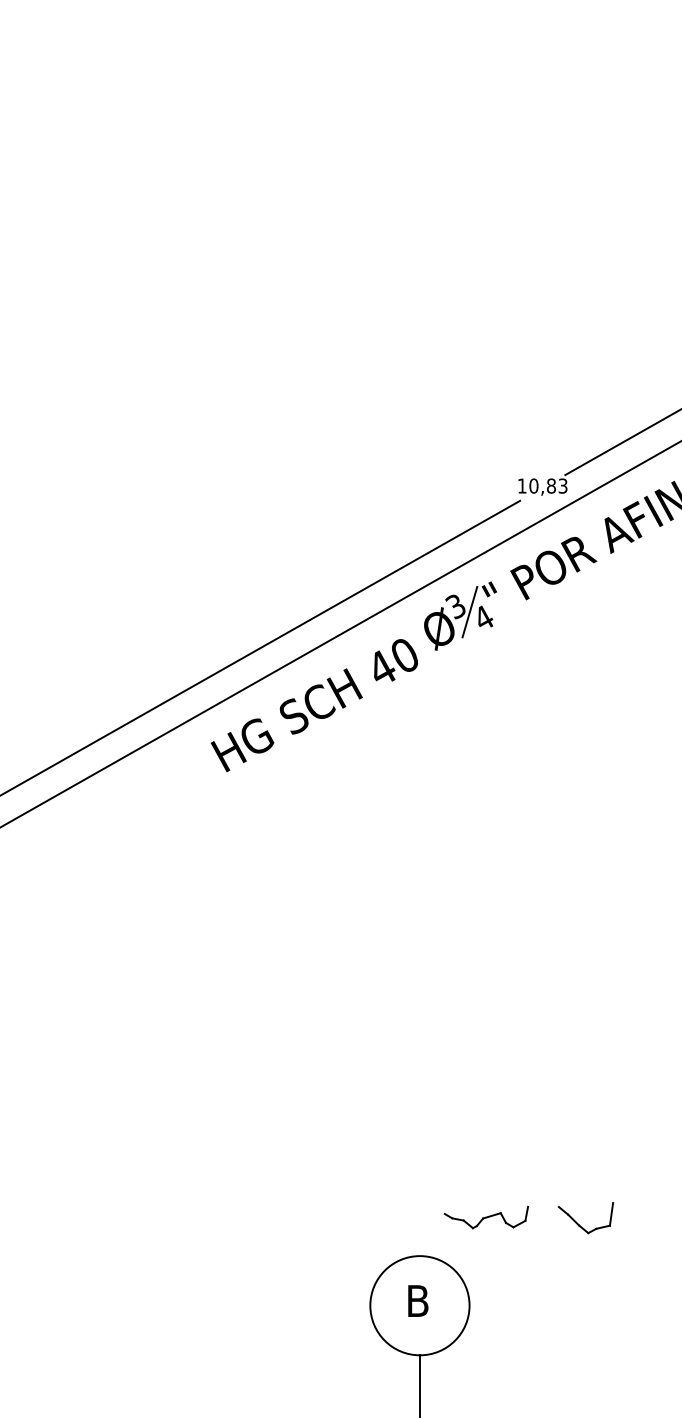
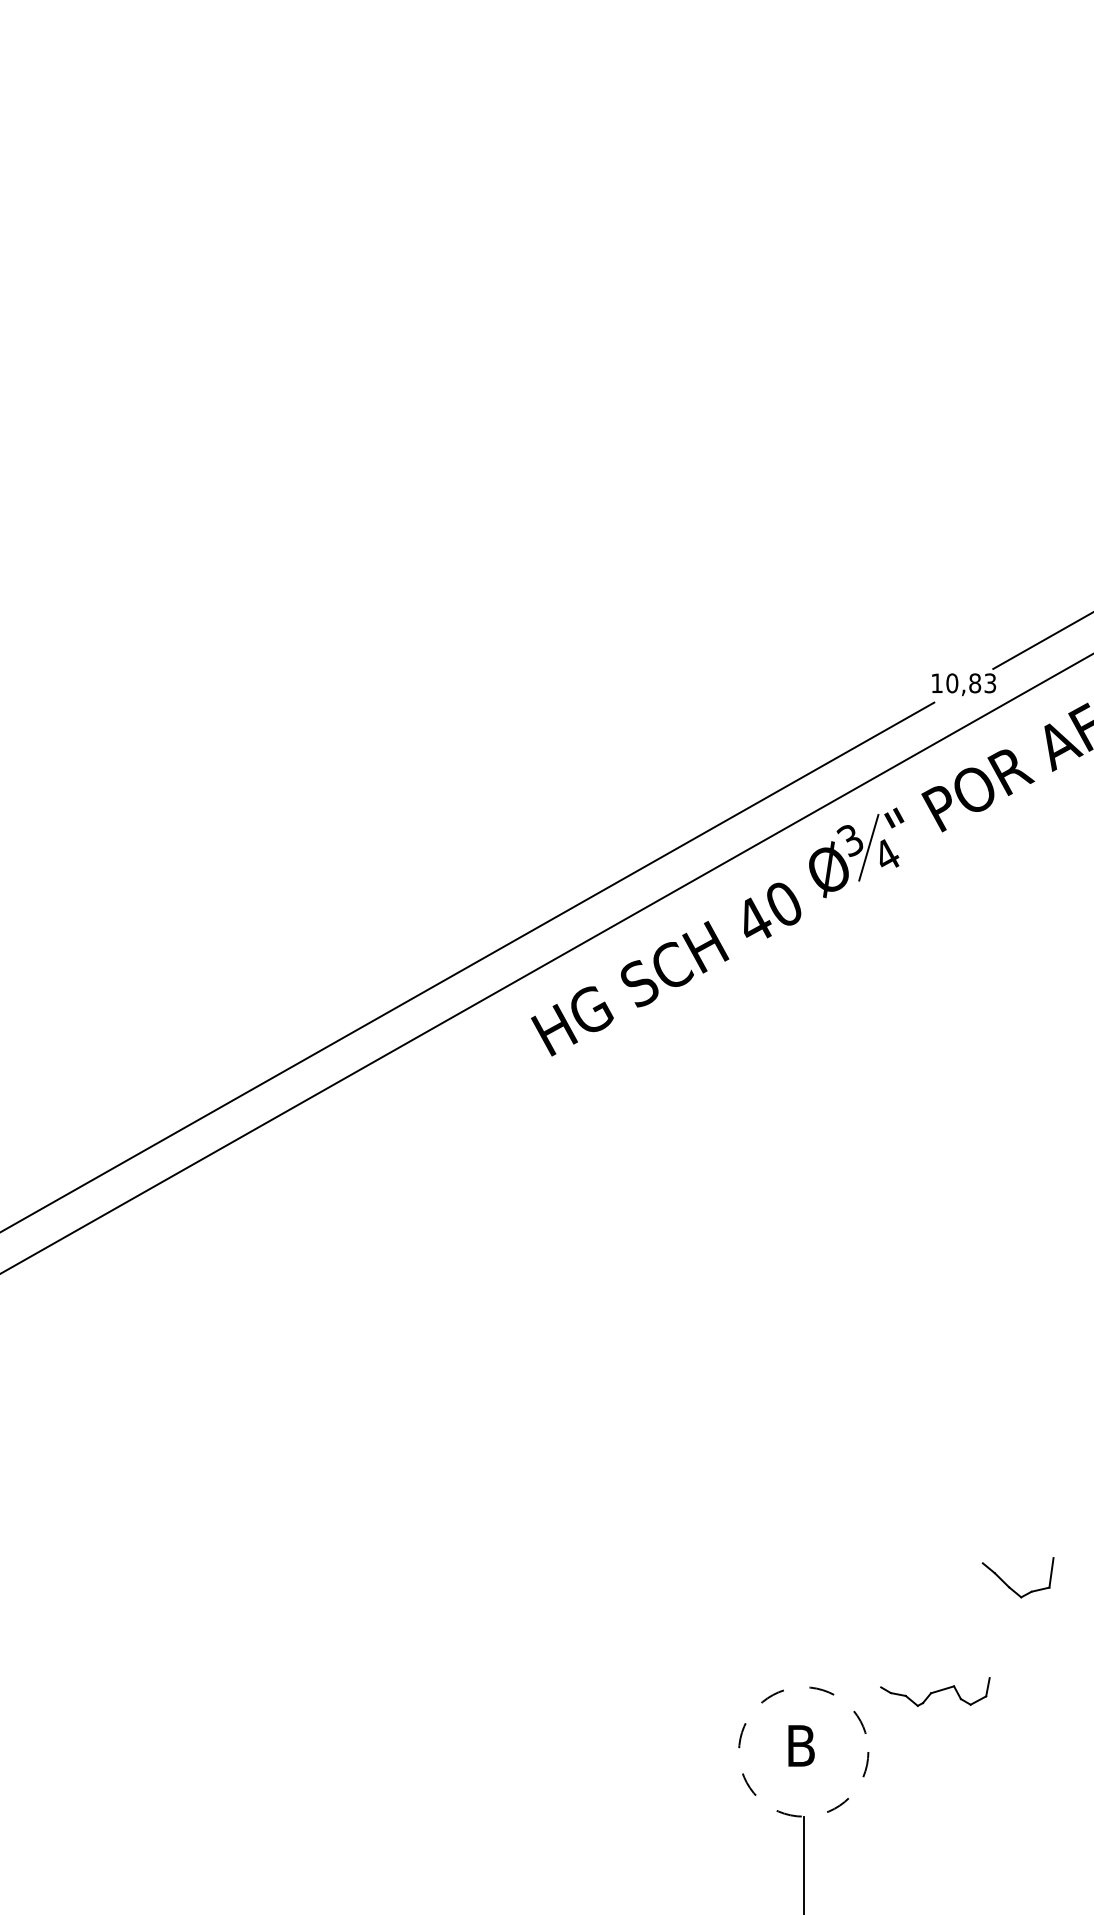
part: (486, 1217) -> (935, 1691), moved
part: (578, 1224) -> (1008, 1585), moved
circle: (419, 1305) -> (803, 1751), solid -> dashed

